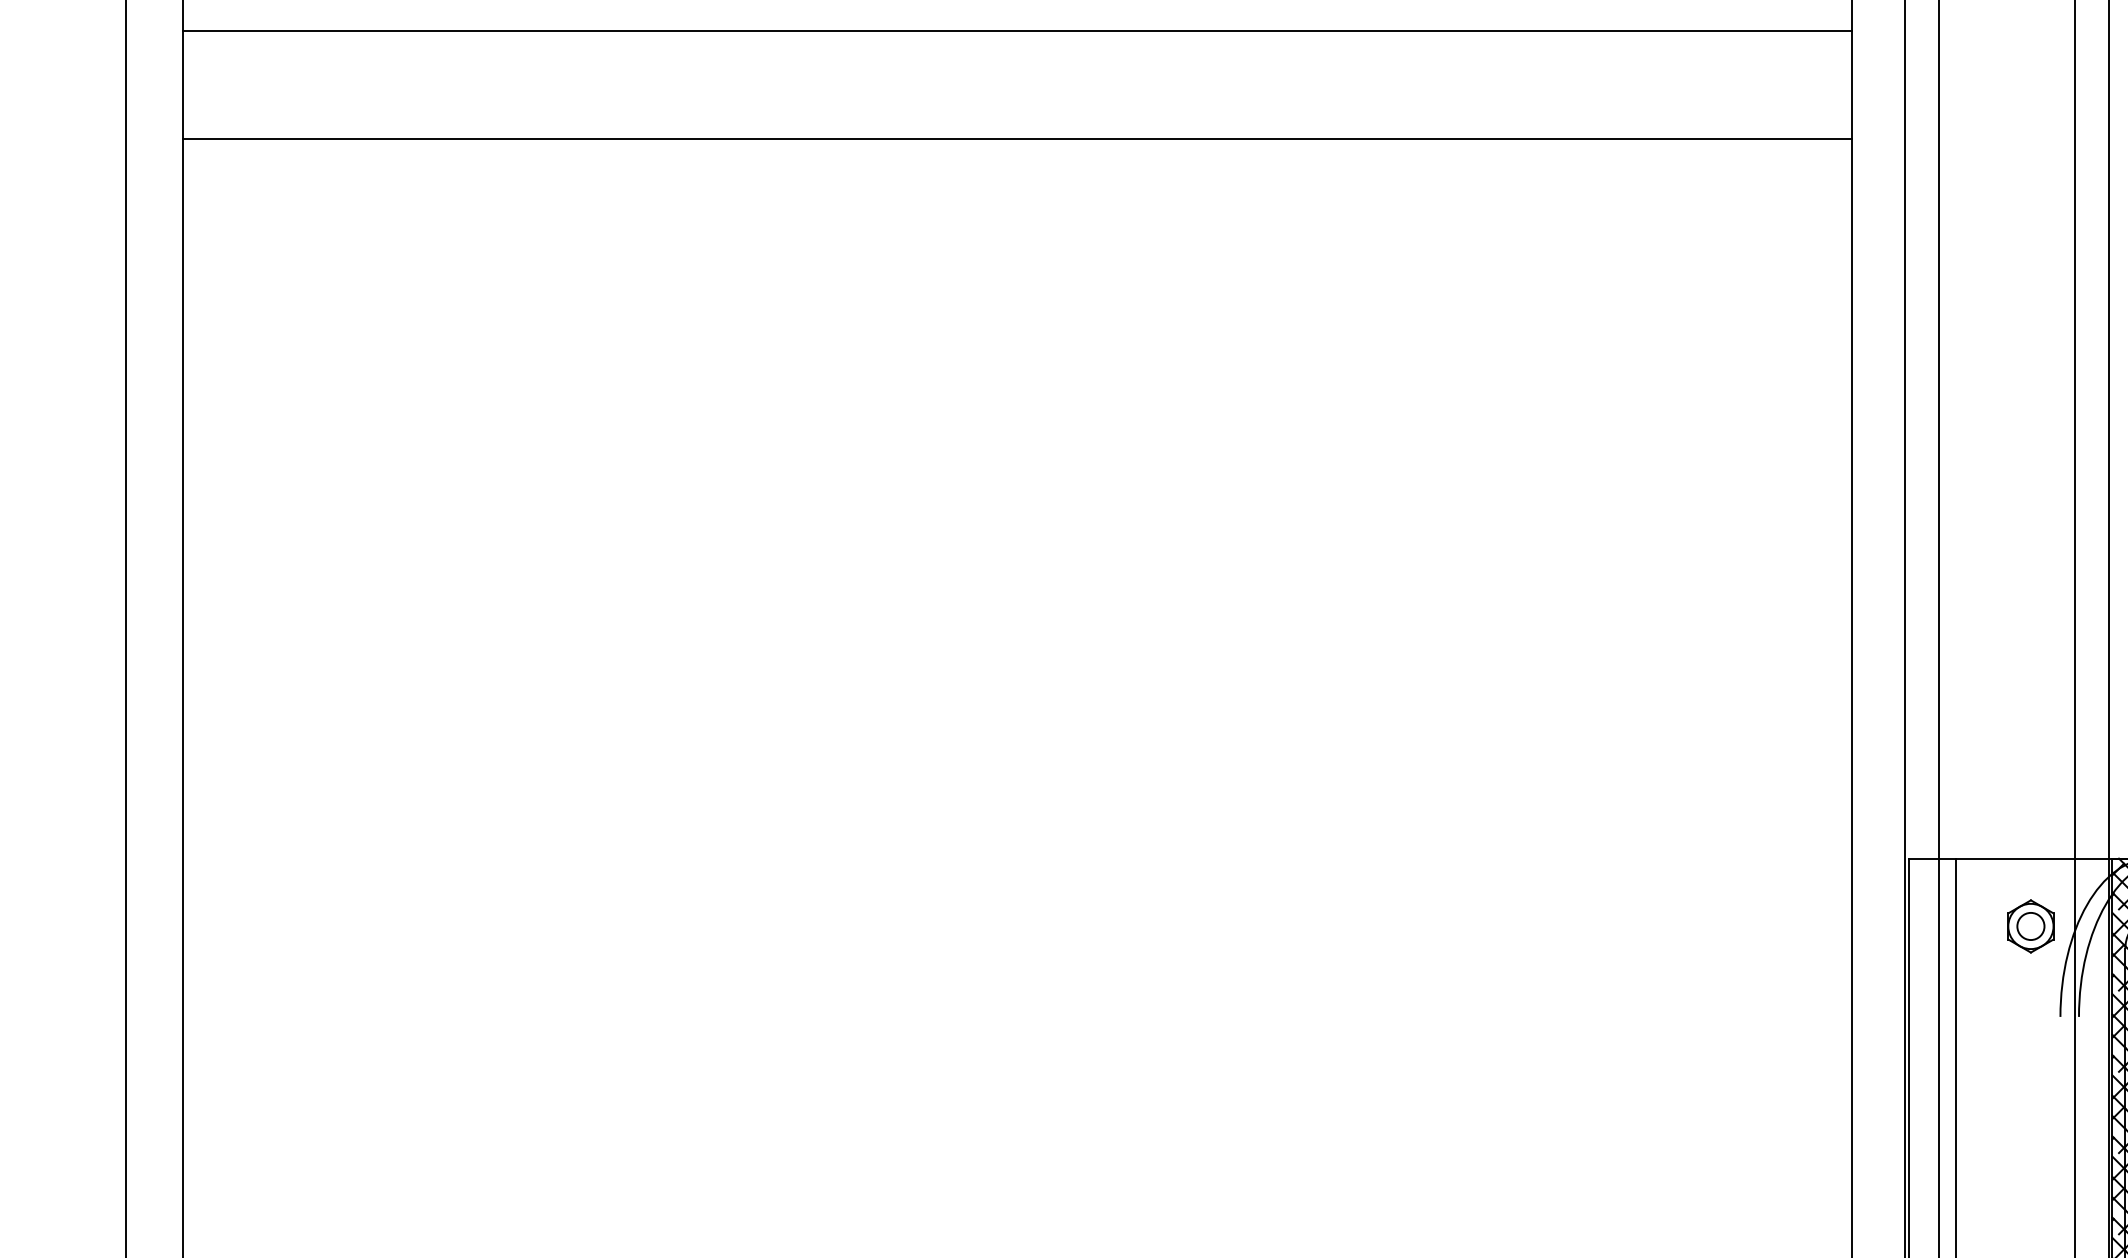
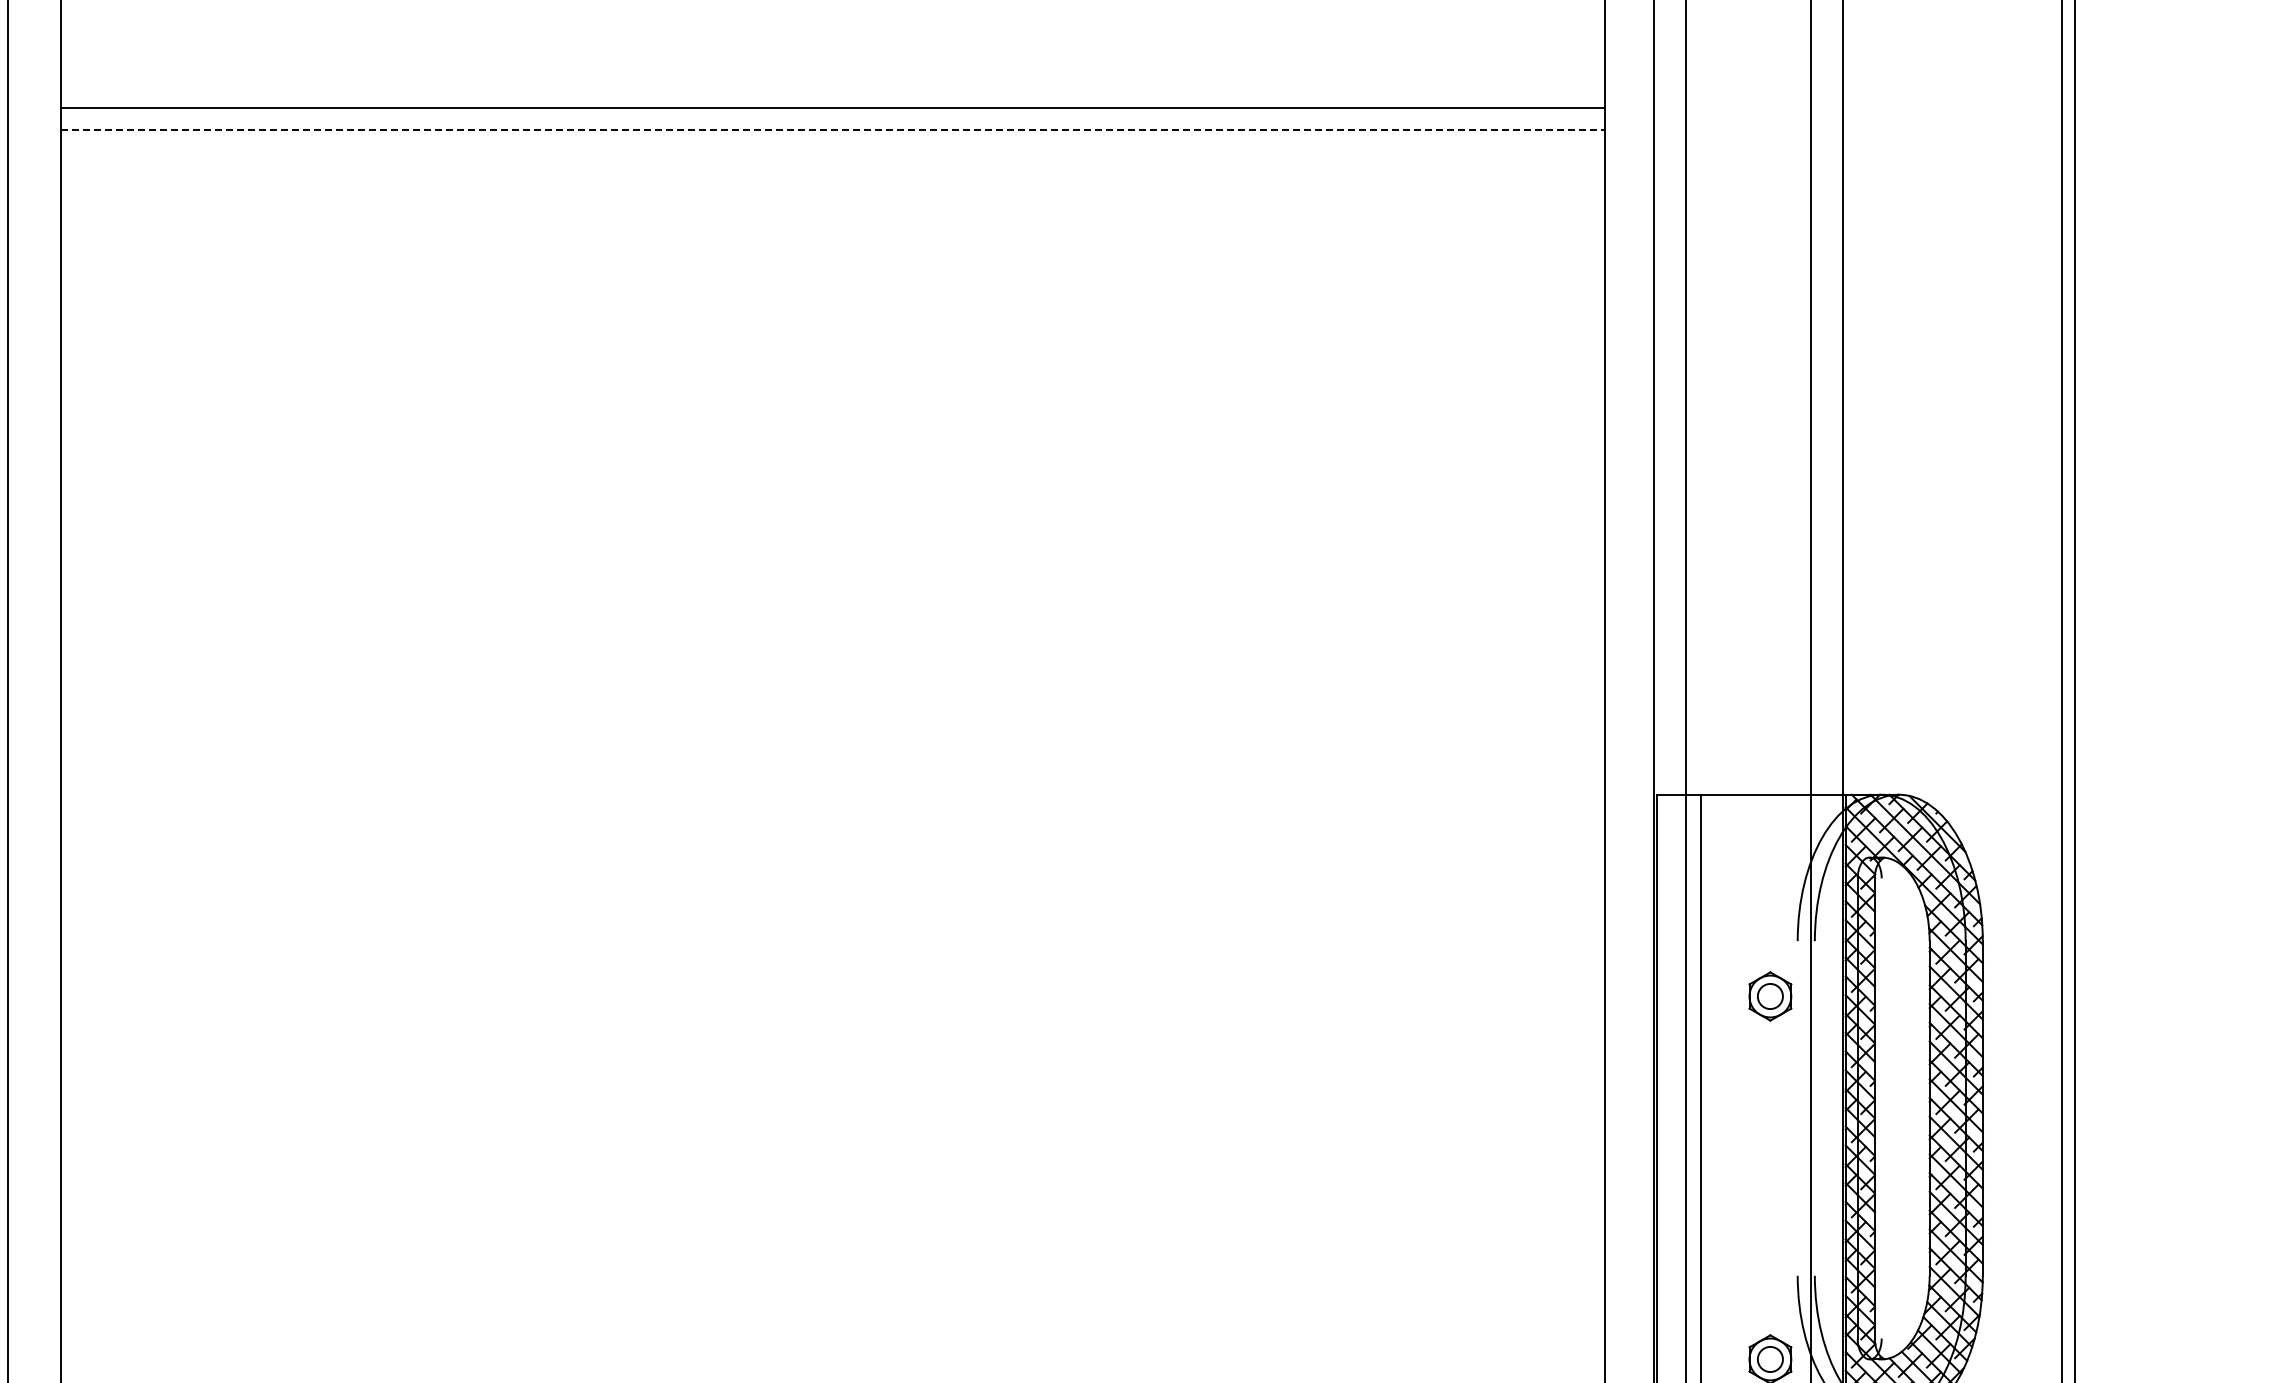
line: (1016, 31) -> (832, 108), moved
line: (1017, 139) -> (833, 129), solid -> dashed
part: (2031, 926) -> (1770, 996), moved

